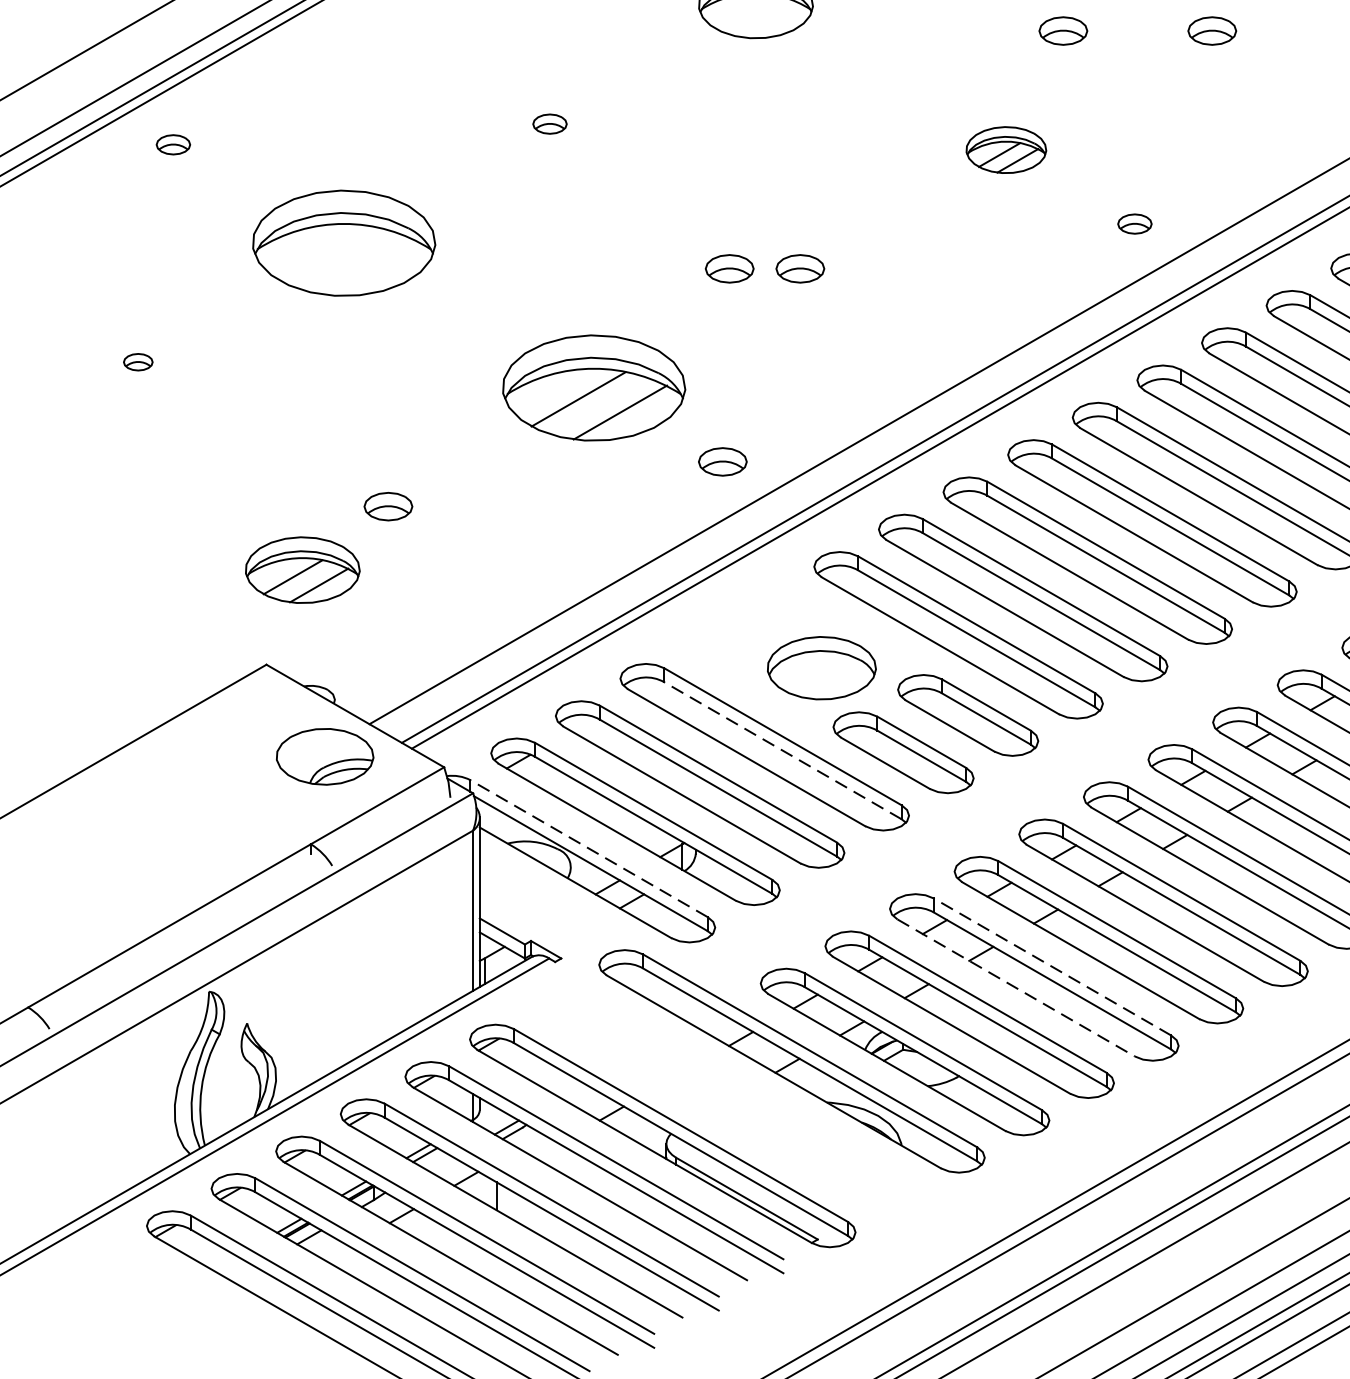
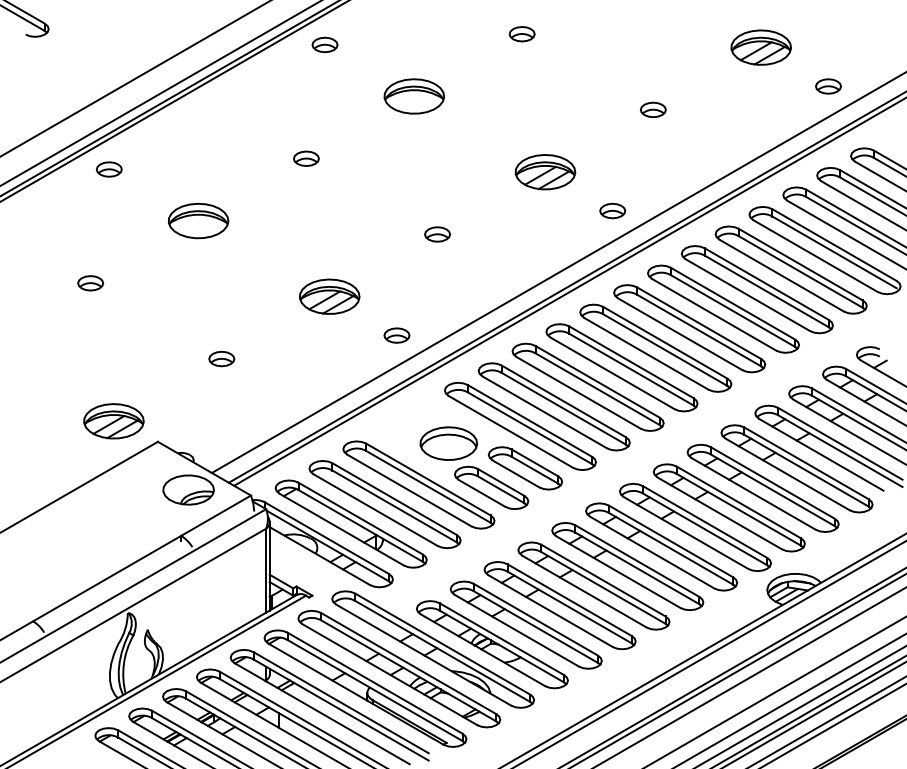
part: (1063, 30) -> (575, 109), removed
part: (550, 123) -> (306, 158), size x1.43
part: (172, 144) -> (108, 169), size x1.43
part: (1006, 150) -> (545, 172), size x1.43
part: (1134, 223) -> (612, 210), size x1.43
part: (343, 242) -> (198, 220), size x0.62
part: (729, 268) -> (400, 234), removed
part: (137, 362) -> (90, 283), size x1.67
part: (594, 387) -> (329, 296), size x0.62
part: (301, 570) -> (113, 421), moved
line: (783, 750) -> (428, 486), dashed -> solid
line: (588, 849) -> (326, 538), dashed -> solid
line: (1052, 967) -> (569, 600), dashed -> solid
line: (1015, 988) -> (550, 611), dashed -> solid
part: (727, 1099) -> (399, 669), added

